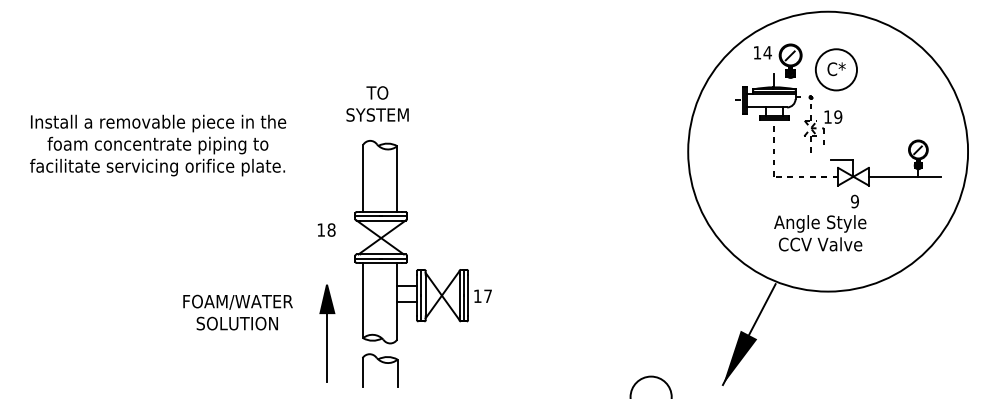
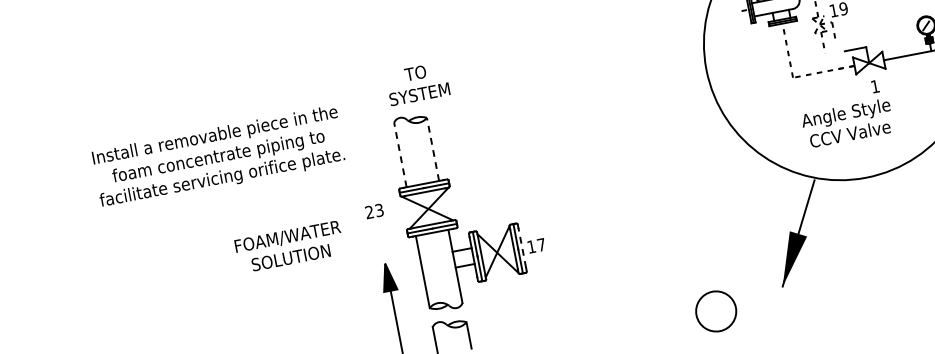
text: (377, 103) -> (417, 83), moved
text: (158, 145) -> (219, 157), moved
line: (363, 178) -> (400, 155), solid -> dashed
line: (397, 179) -> (433, 149), solid -> dashed
text: (854, 201) -> (874, 86), 9 -> 1
text: (326, 229) -> (374, 210), 18 -> 23
line: (468, 295) -> (522, 247), solid -> dashed
text: (237, 312) -> (289, 247), moved

